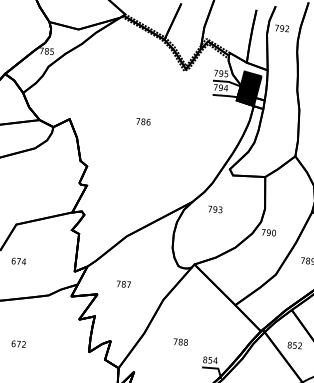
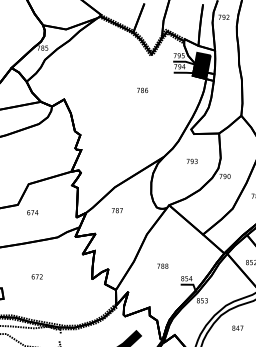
text: (143, 120) -> (142, 89), moved
text: (214, 208) -> (191, 160), moved
text: (123, 284) -> (117, 210), moved

